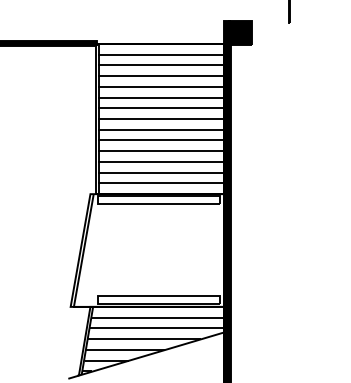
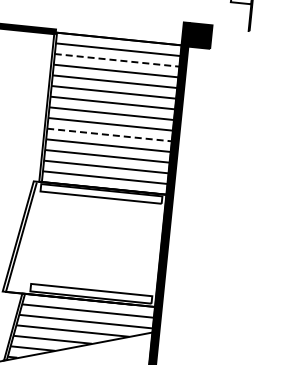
line: (161, 65) -> (117, 60), solid -> dashed
line: (161, 140) -> (109, 135), solid -> dashed

